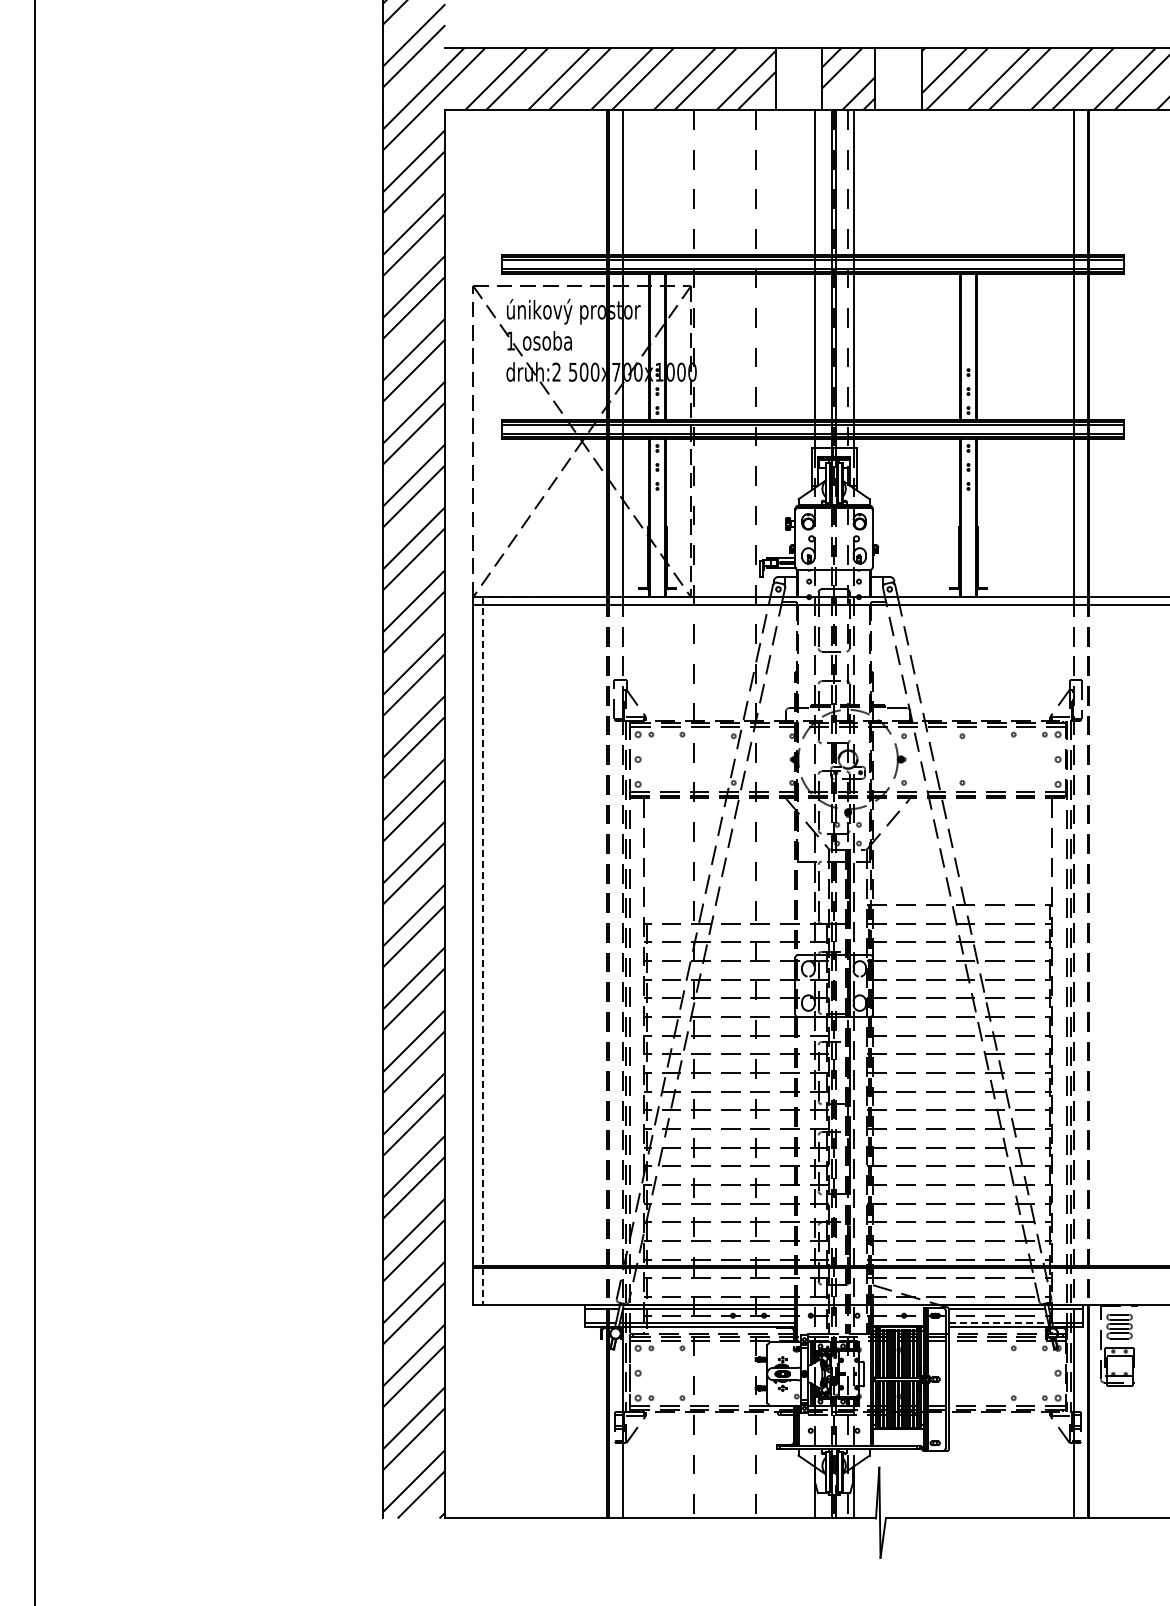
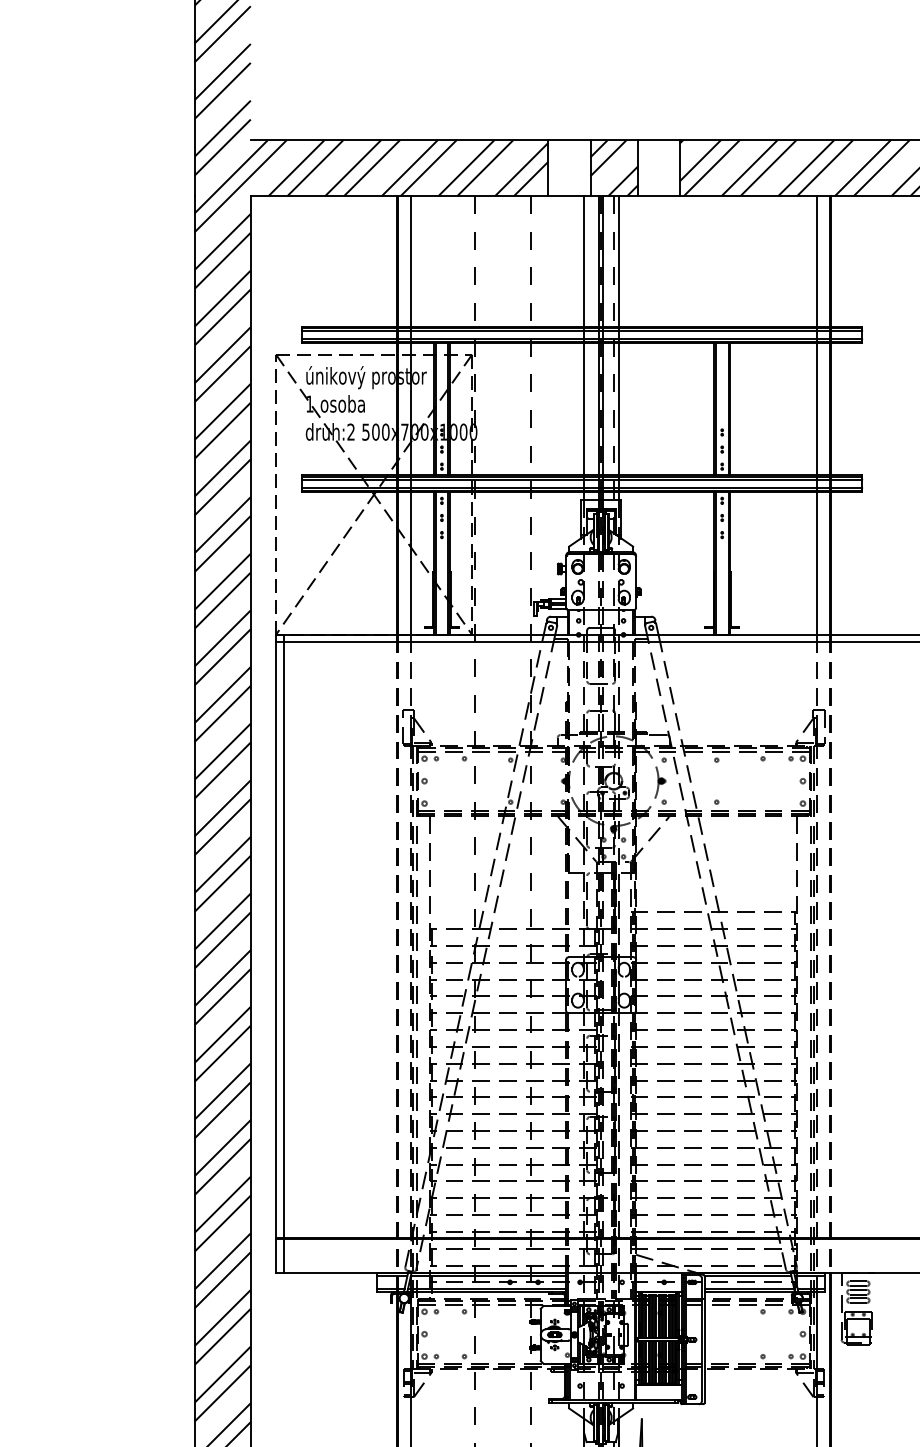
line: (482, 951) -> (284, 954), dashed -> solid
line: (998, 1322) -> (749, 1288), dashed -> solid

